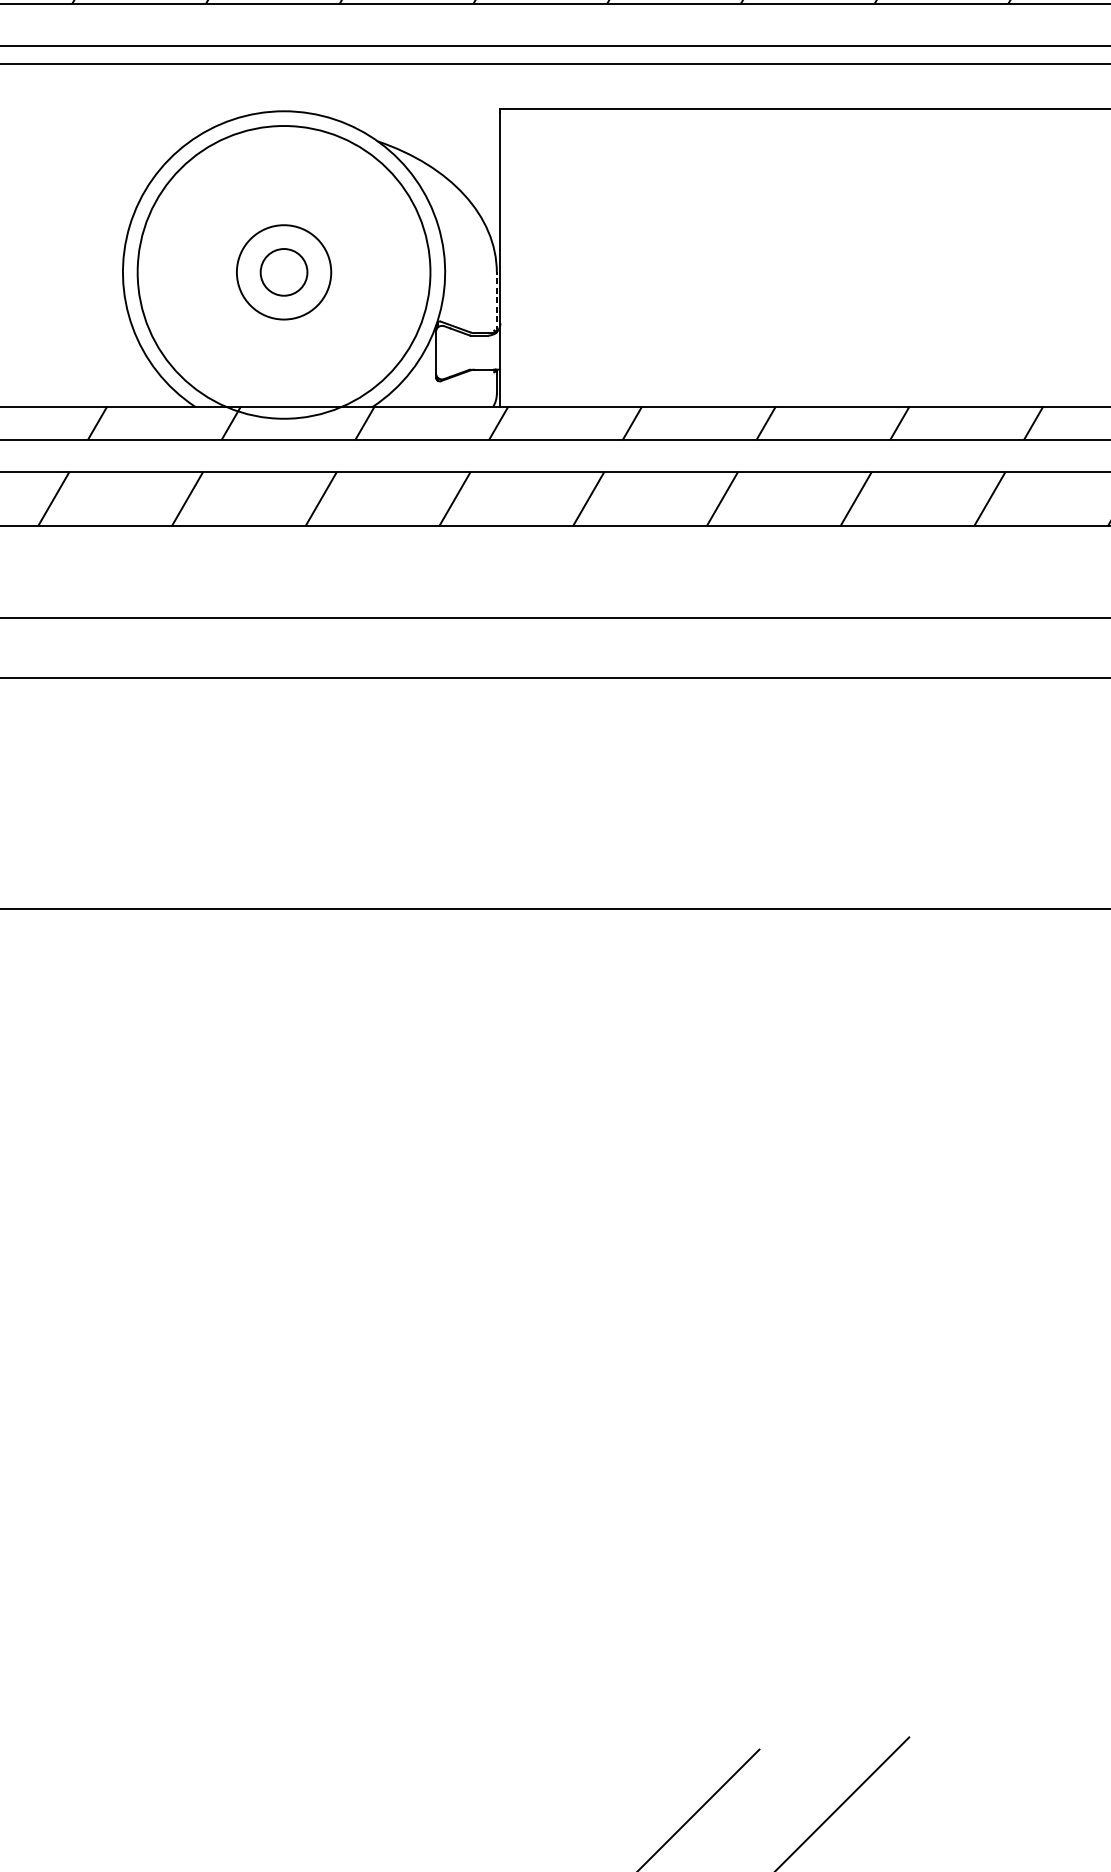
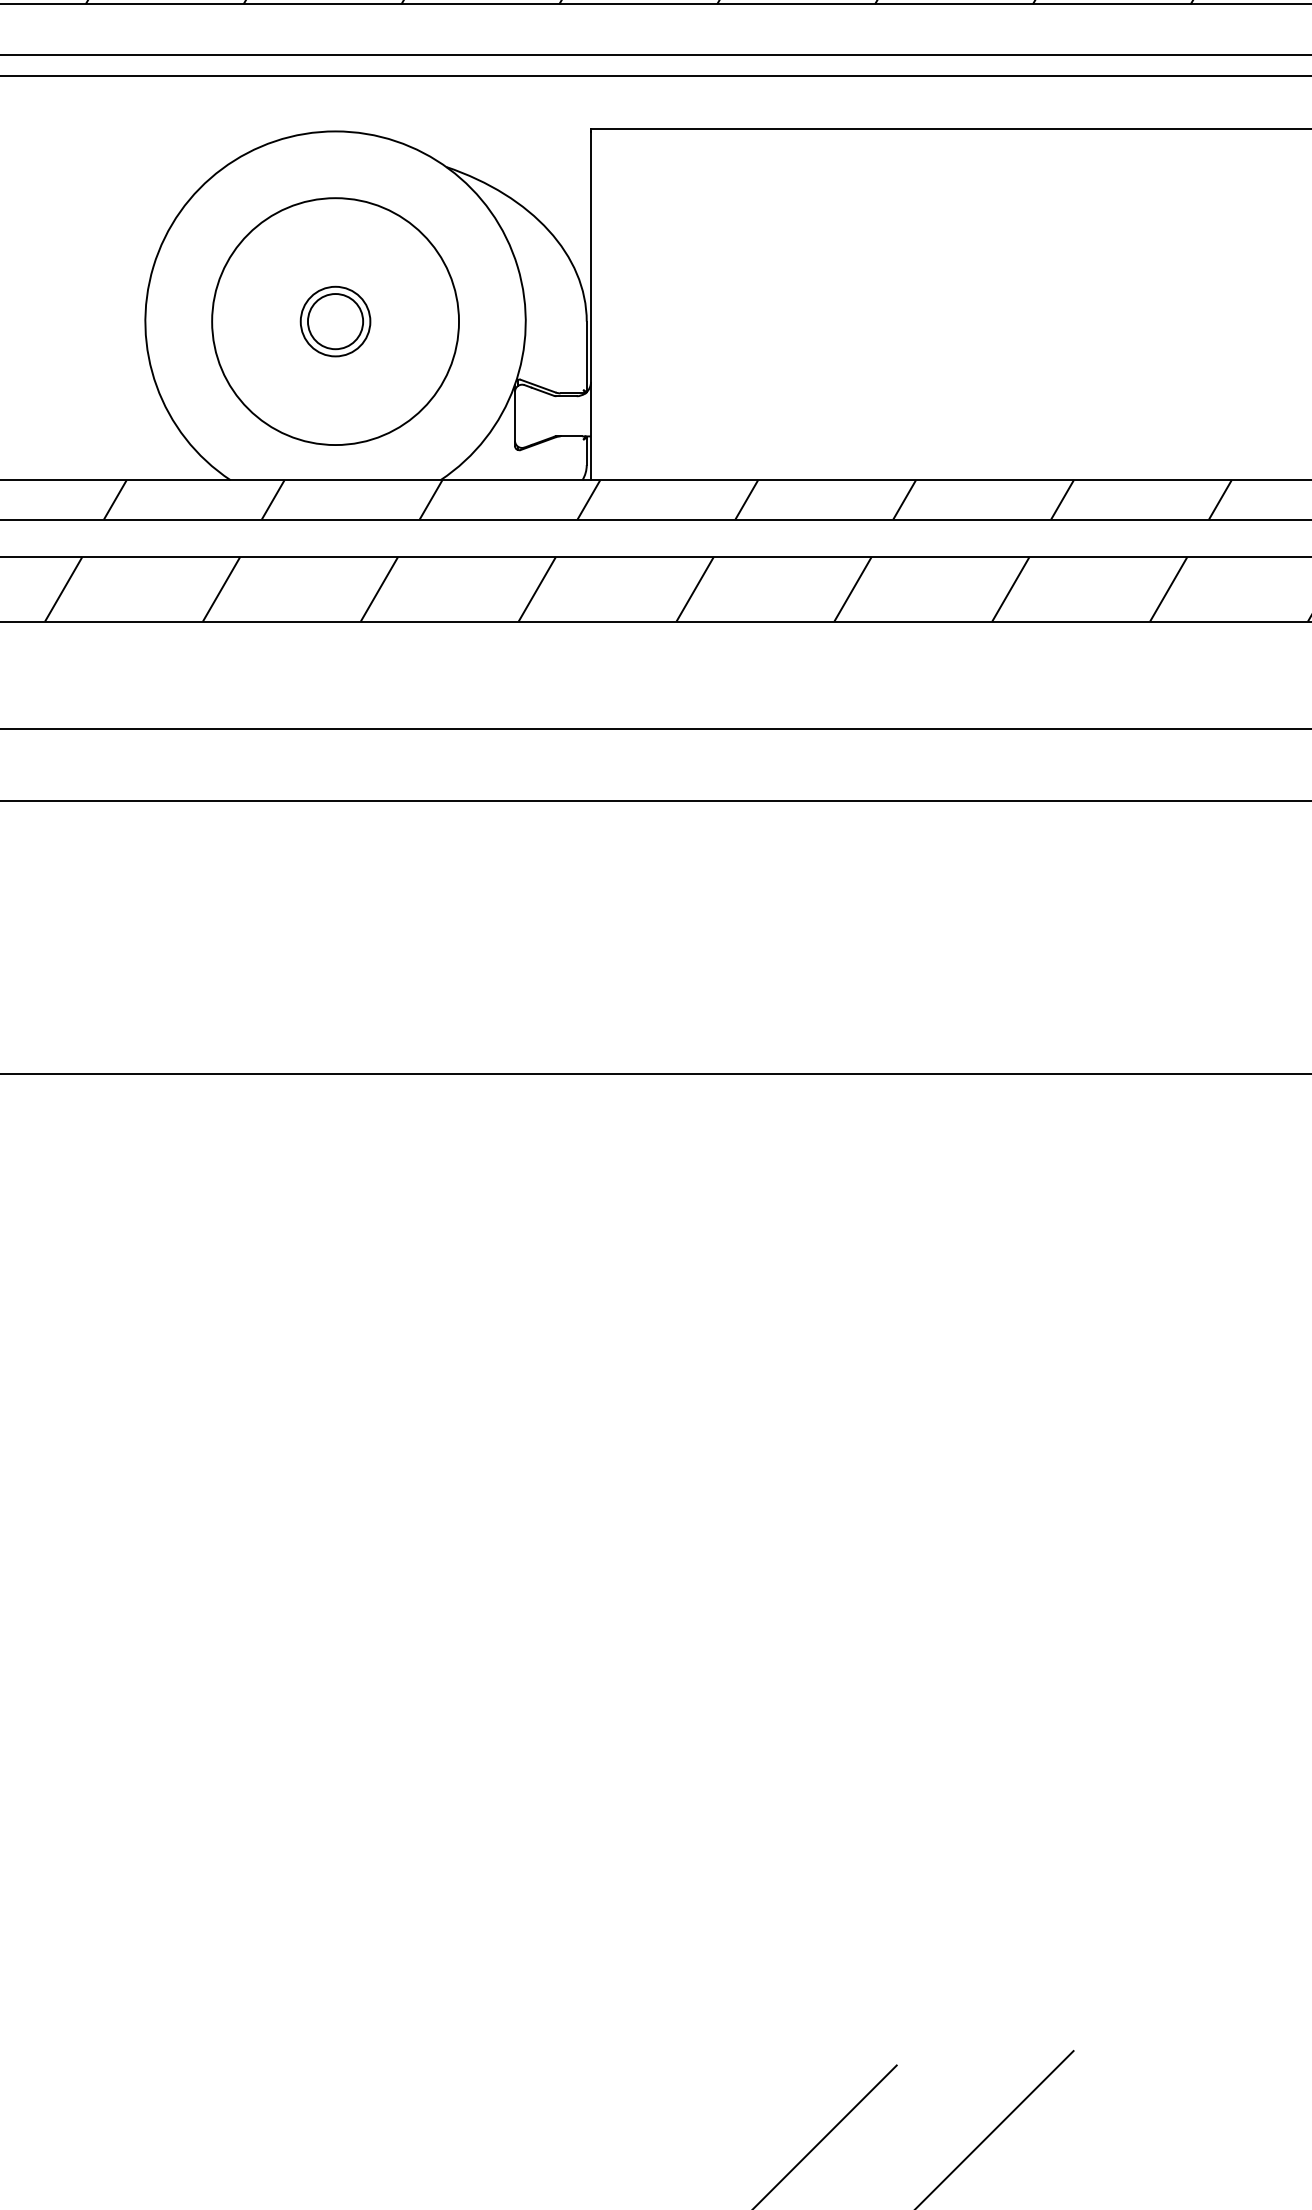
circle: (284, 272) -> (335, 321), size x0.62
circle: (284, 272) -> (335, 321), size x0.71
line: (496, 301) -> (586, 356), dashed -> solid

